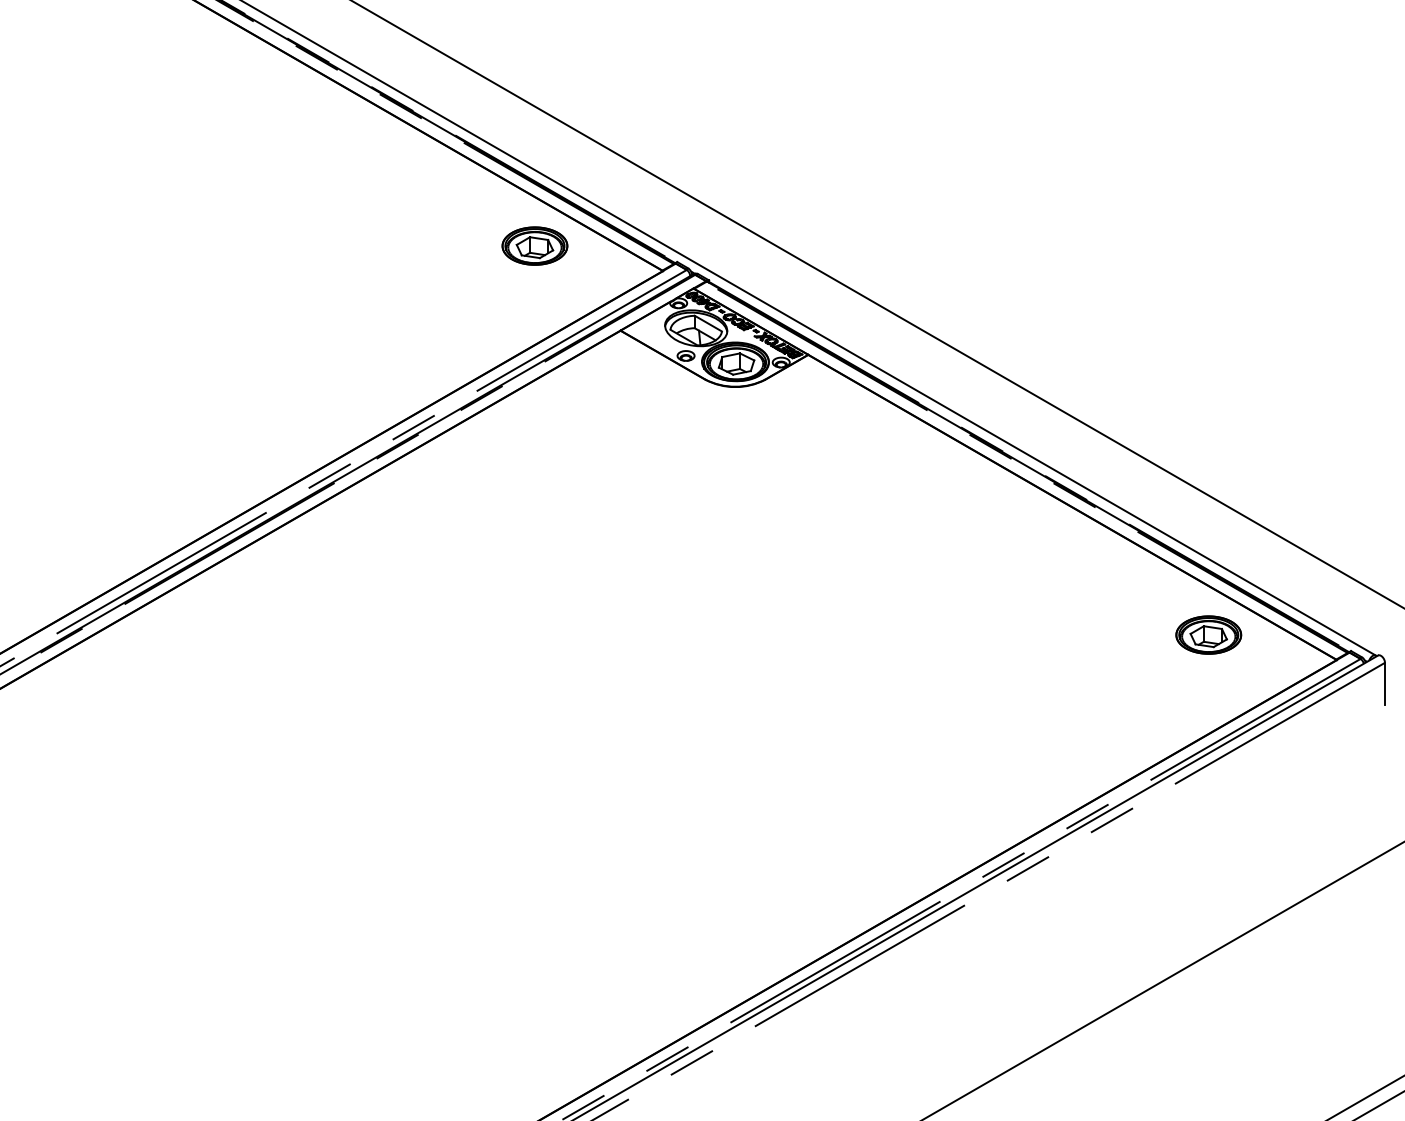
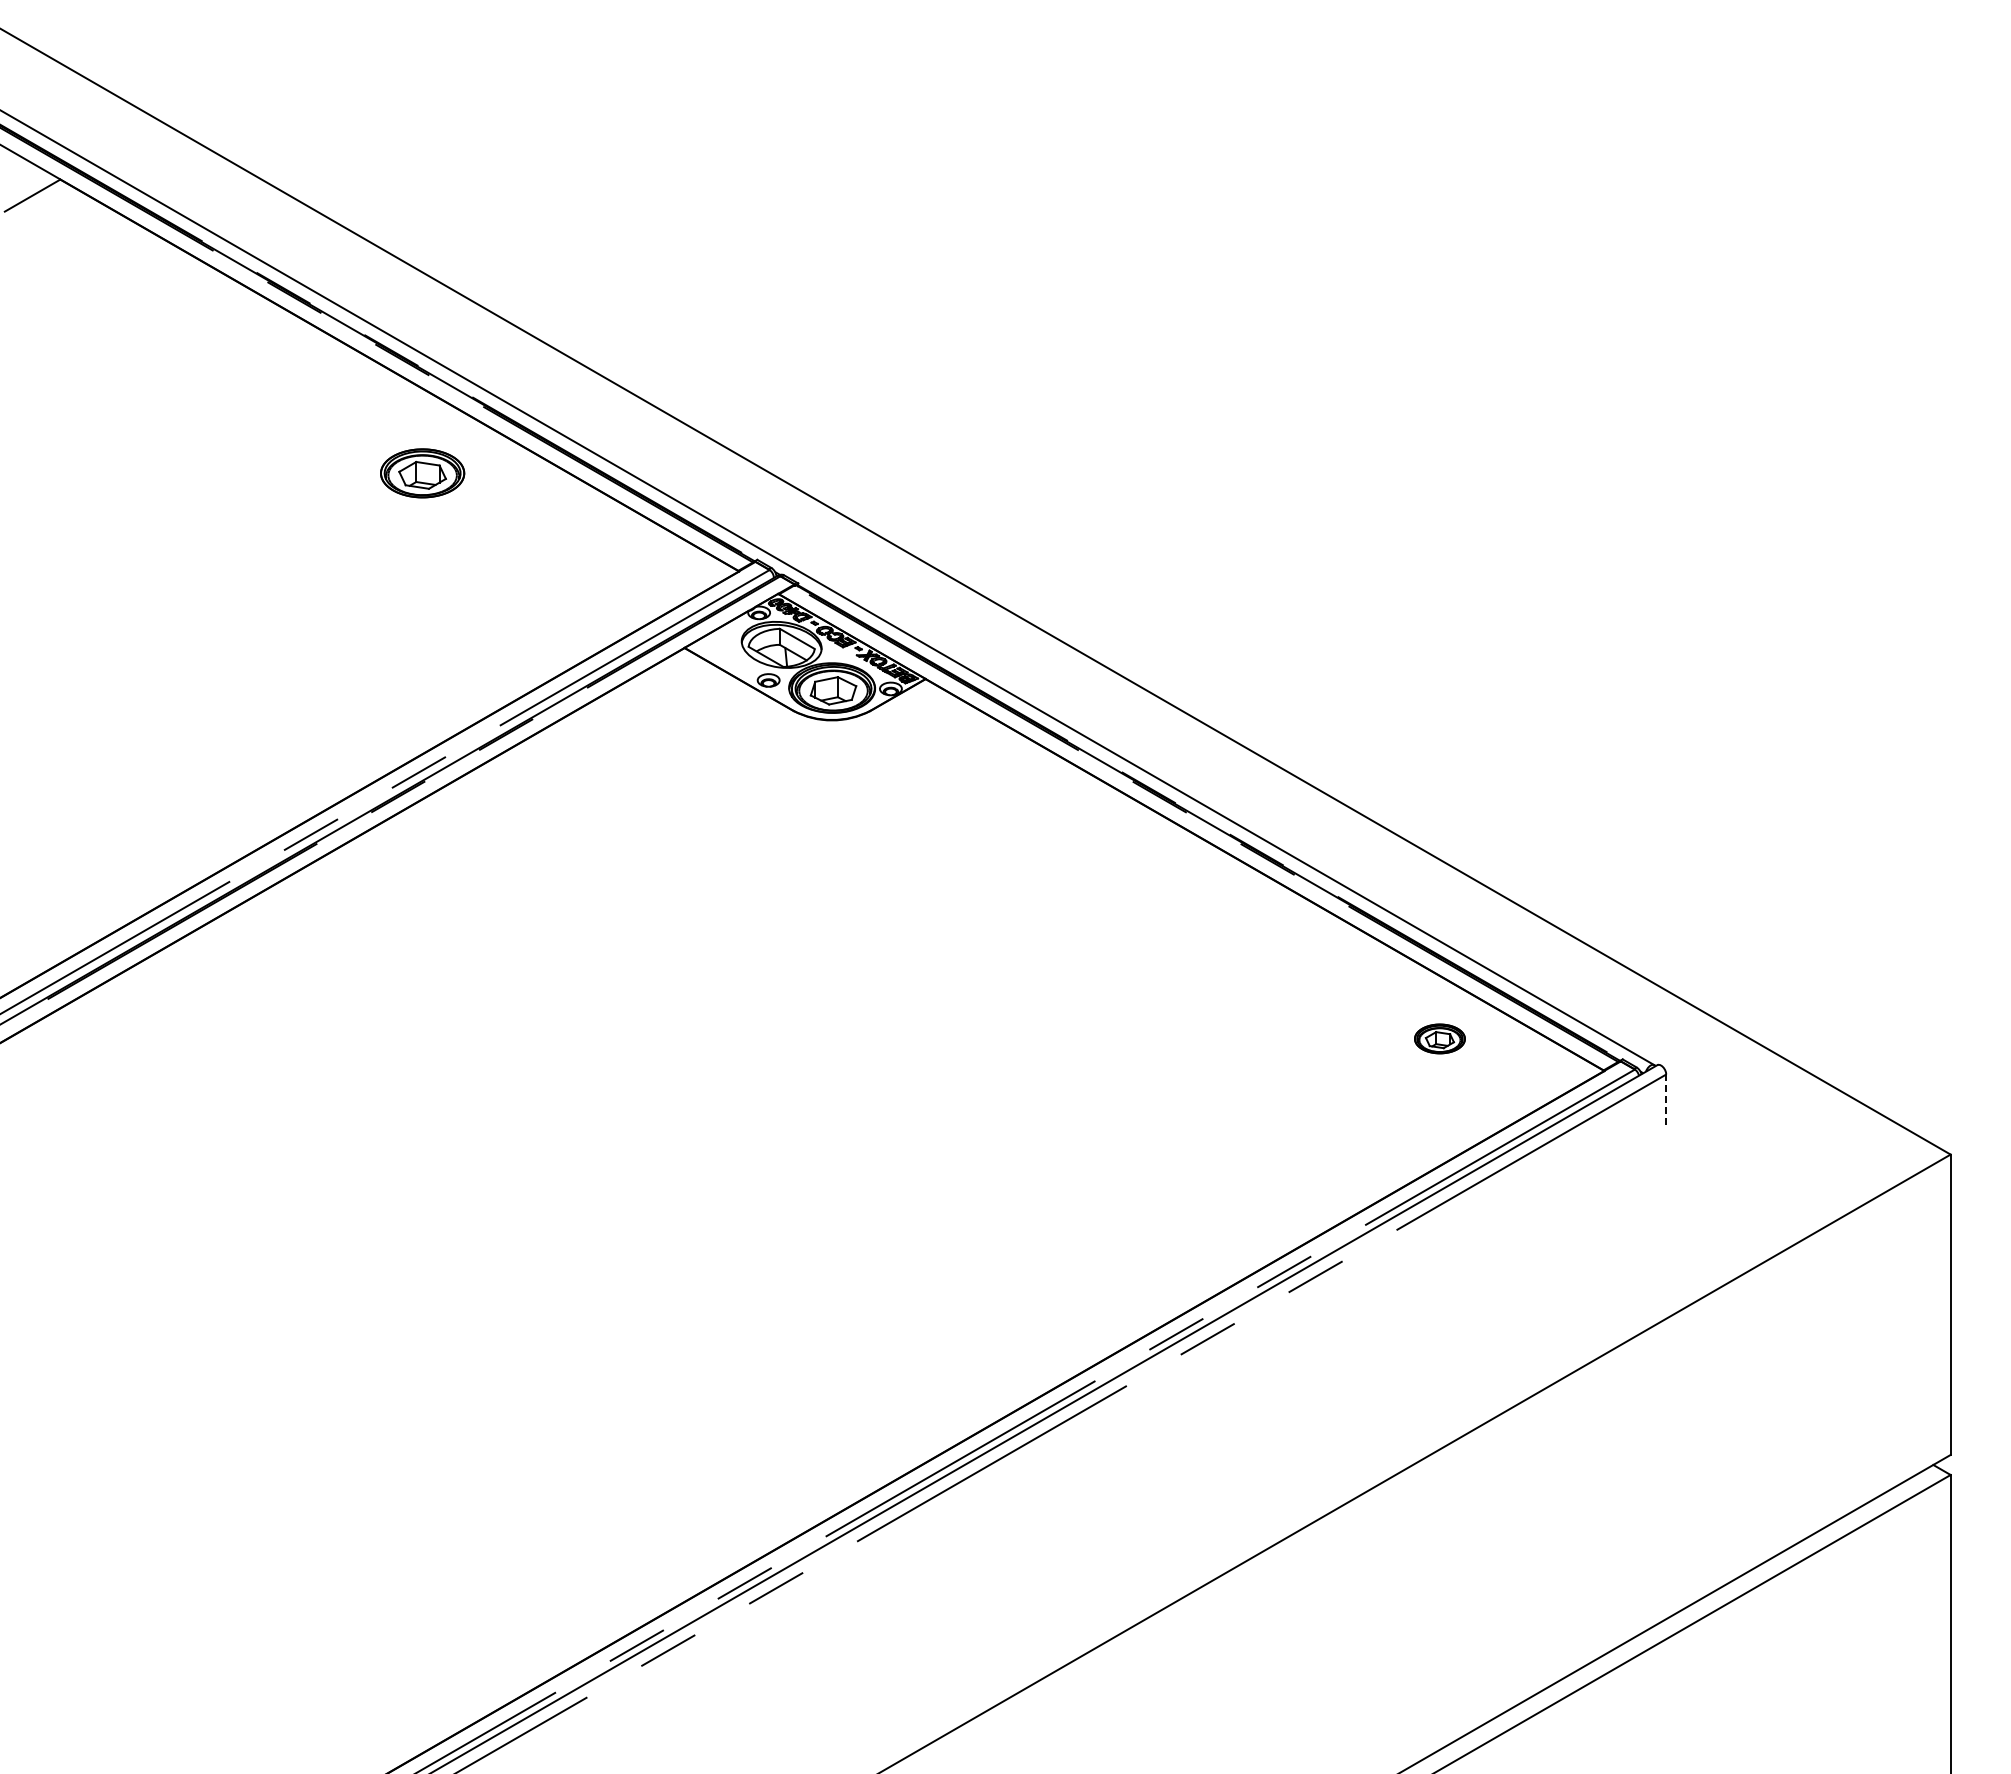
part: (534, 246) -> (422, 473), moved
part: (1208, 634) -> (1439, 1038), size x0.6
line: (1385, 684) -> (1666, 1102), solid -> dashed

